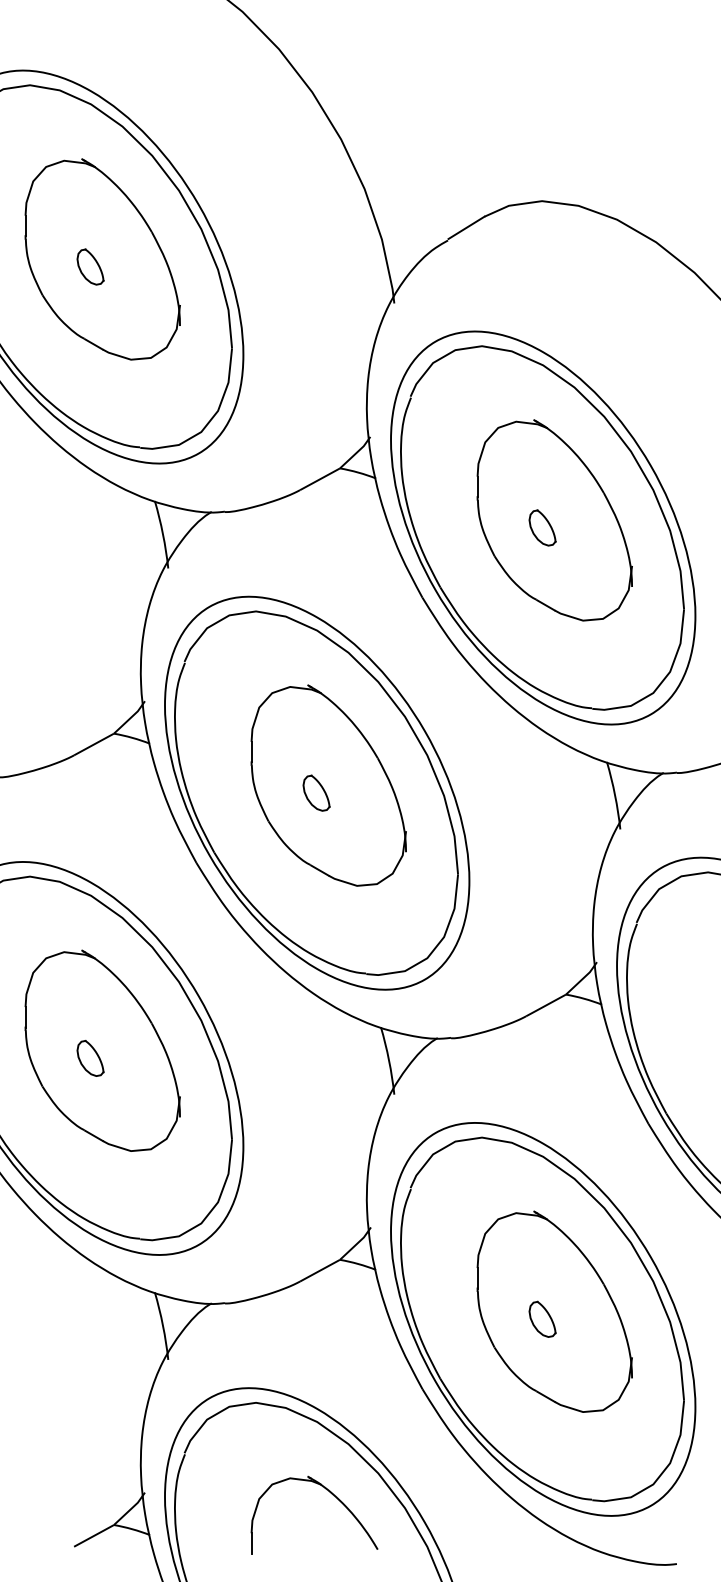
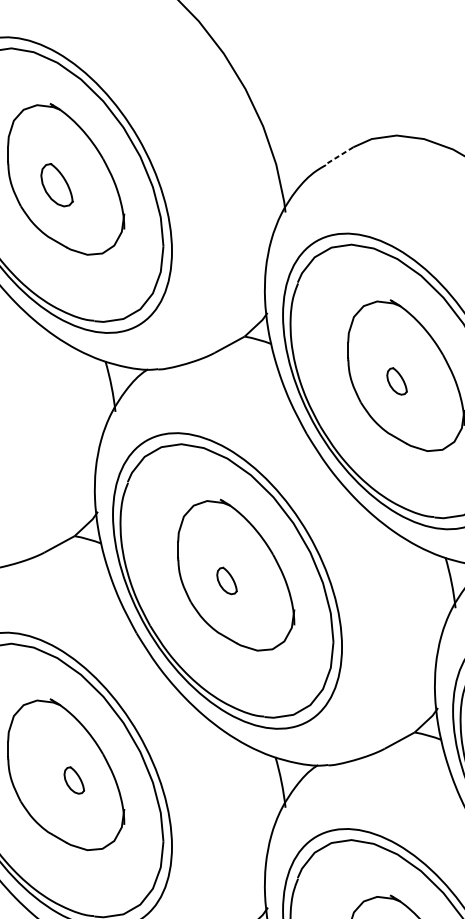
line: (466, 228) -> (339, 156), solid -> dashed
part: (90, 266) -> (56, 184), size x1.6
part: (90, 1058) -> (74, 780), moved

